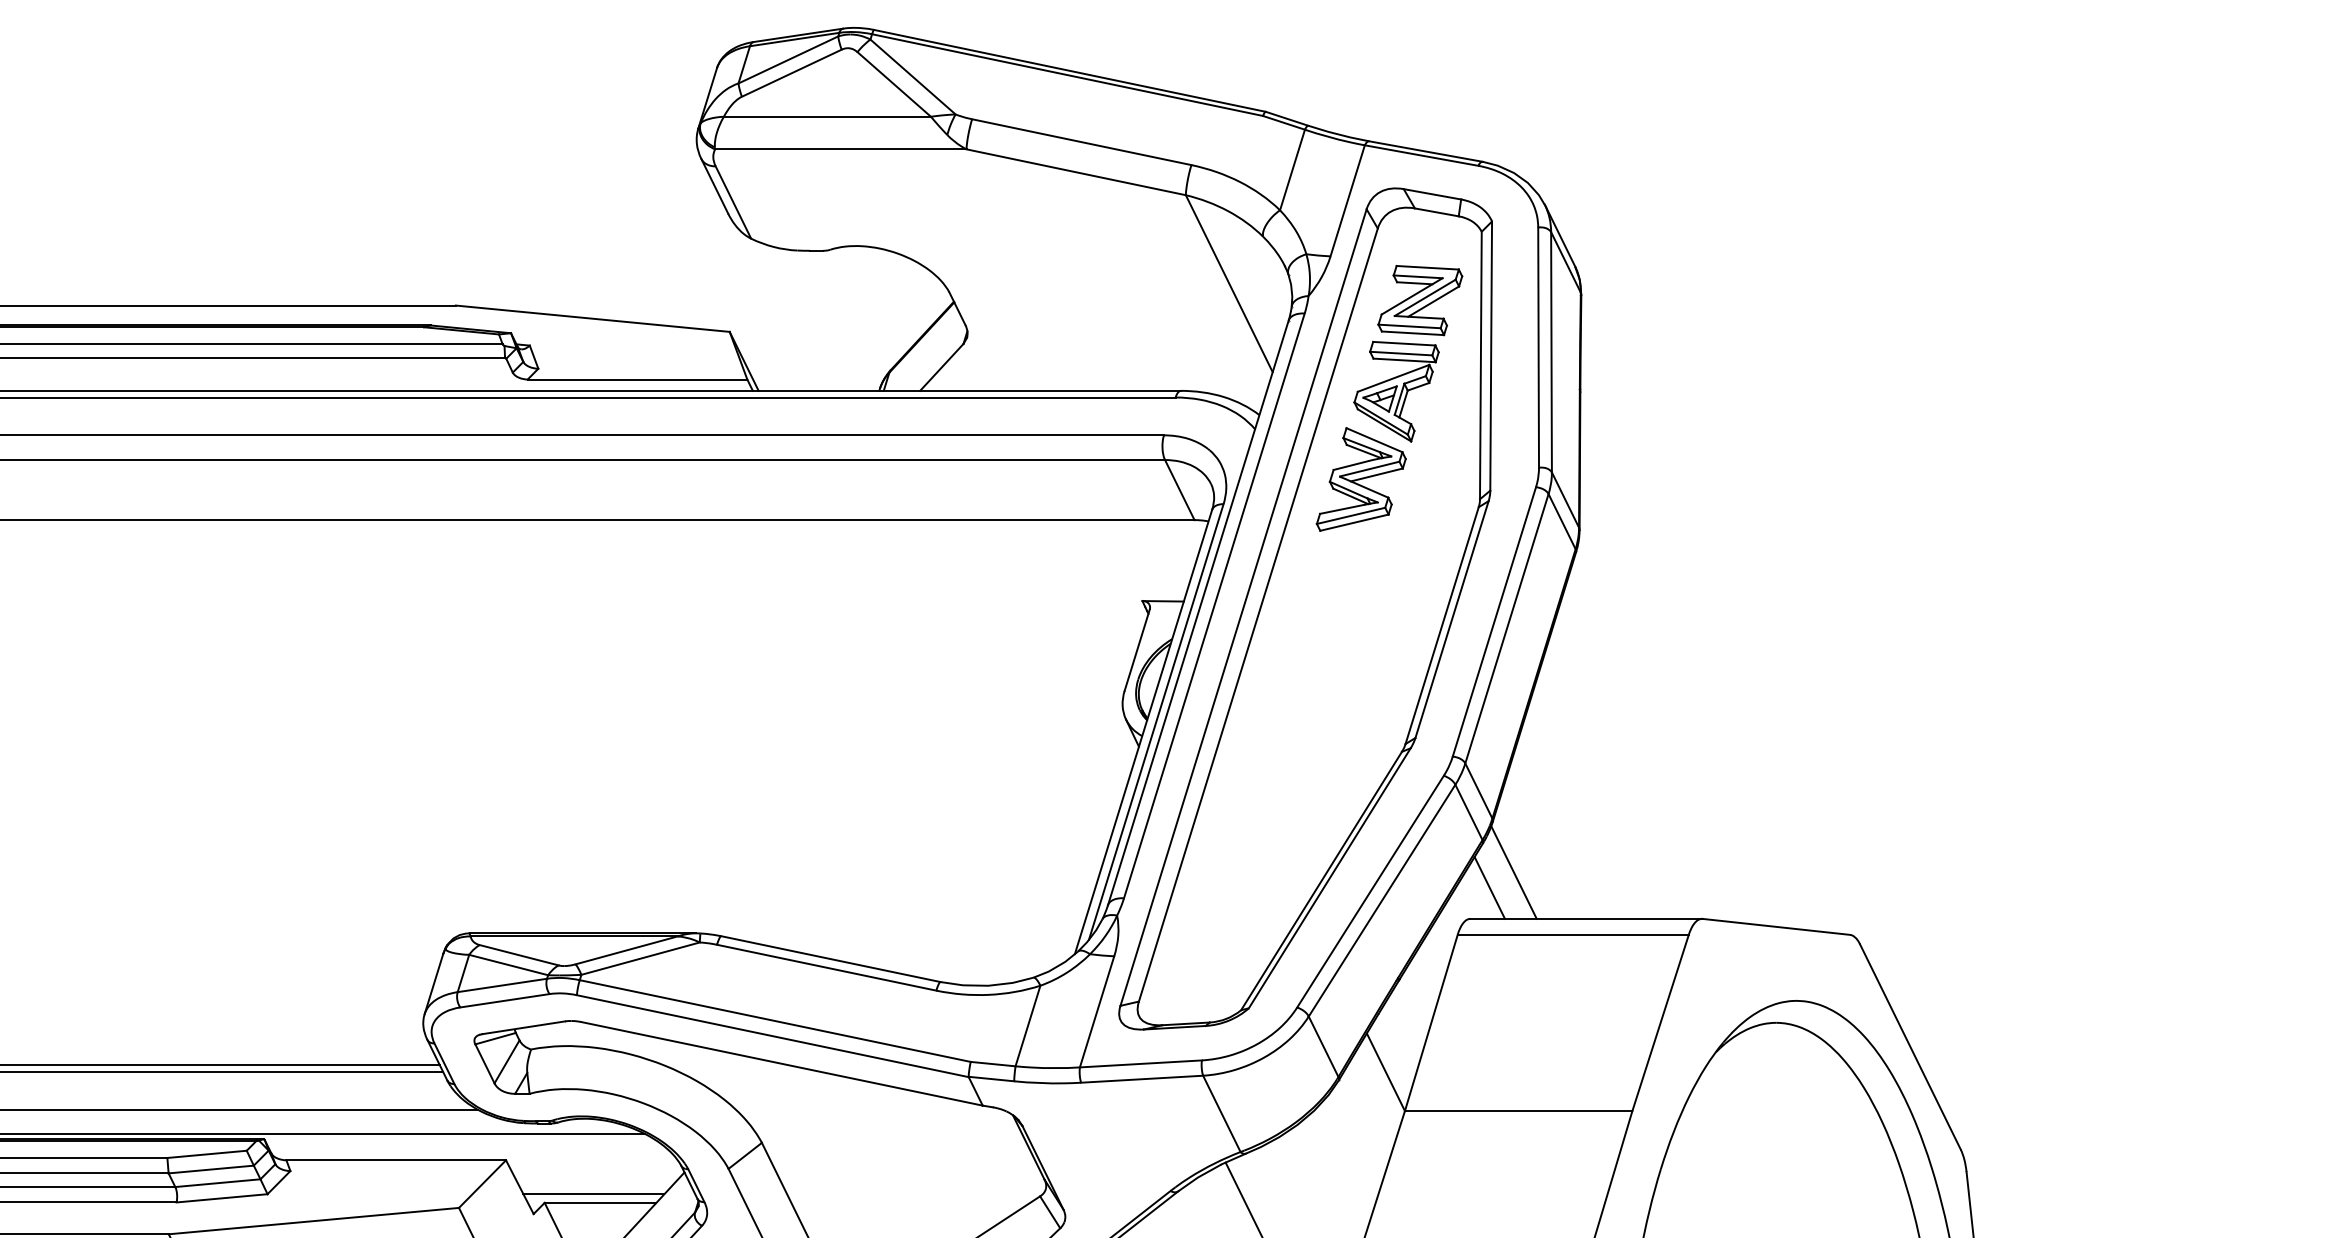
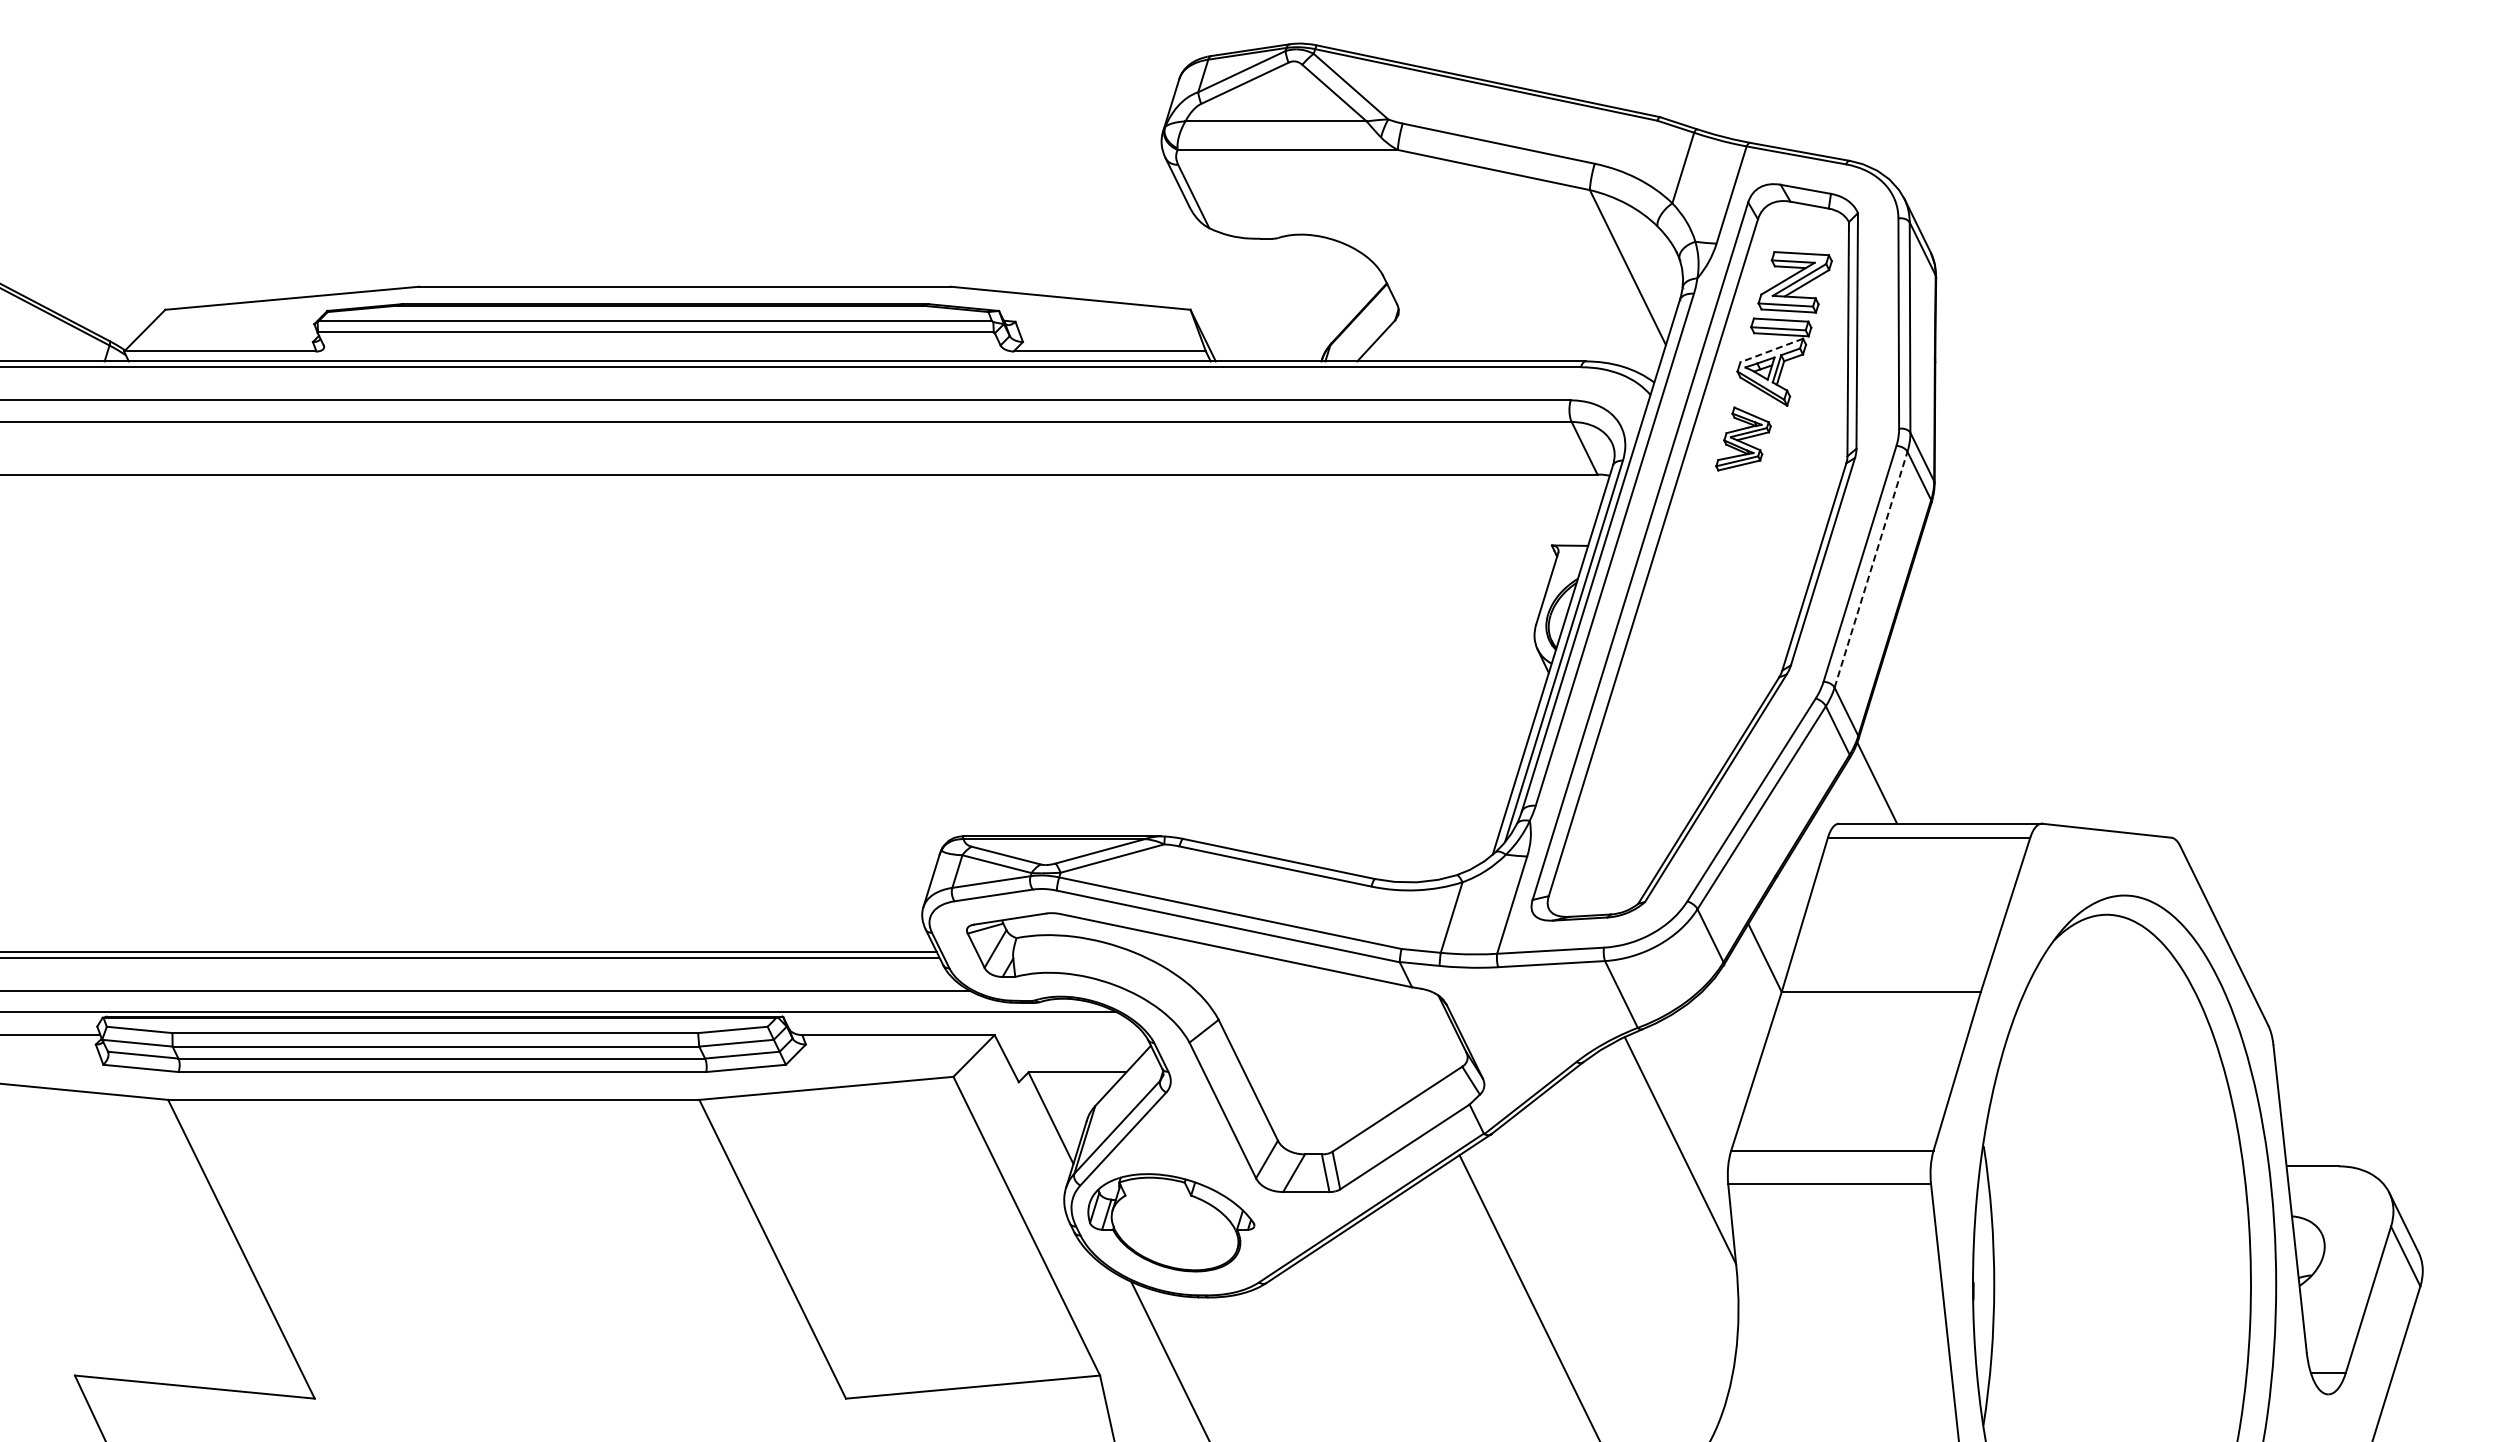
line: (1393, 378) -> (1771, 350), solid -> dashed
part: (1361, 478) -> (1743, 438), size x0.7
line: (1507, 628) -> (1871, 569), solid -> dashed
line: (1489, 887) -> (1855, 796), removed
line: (593, 1193) -> (1071, 1064), removed

